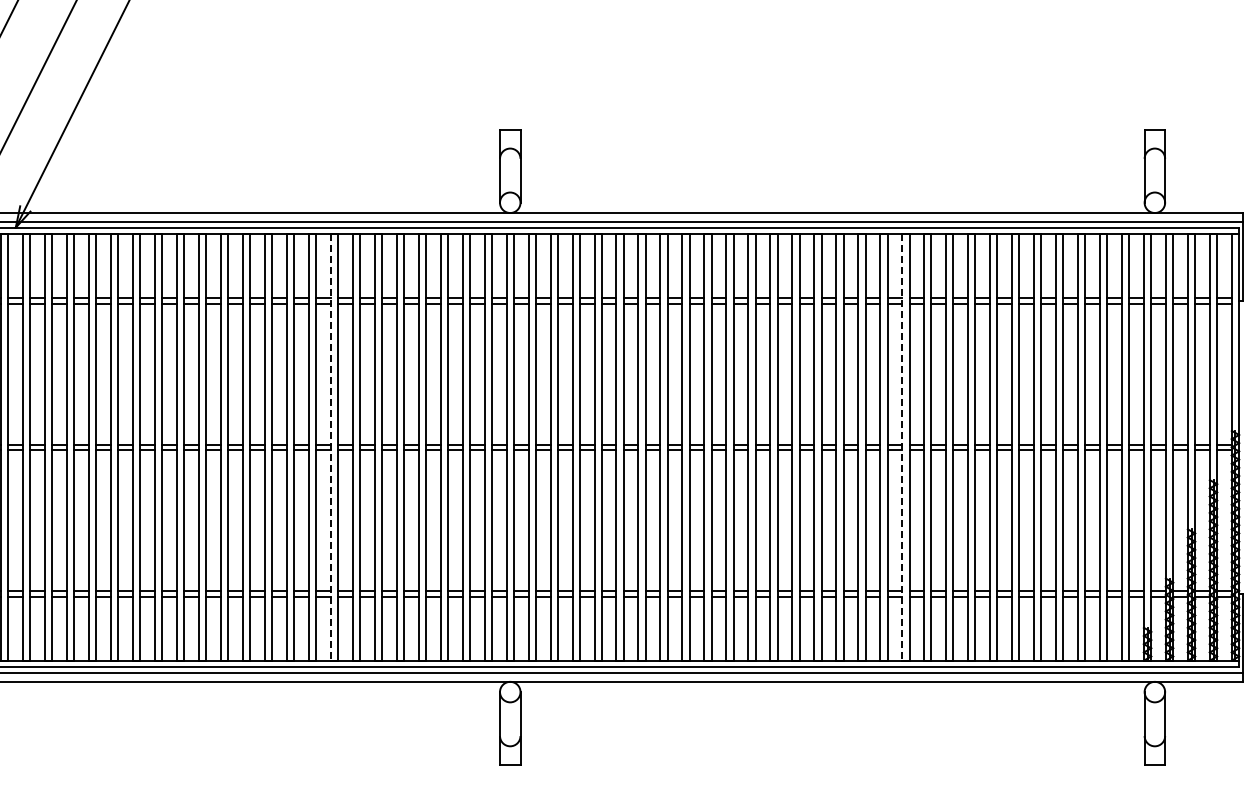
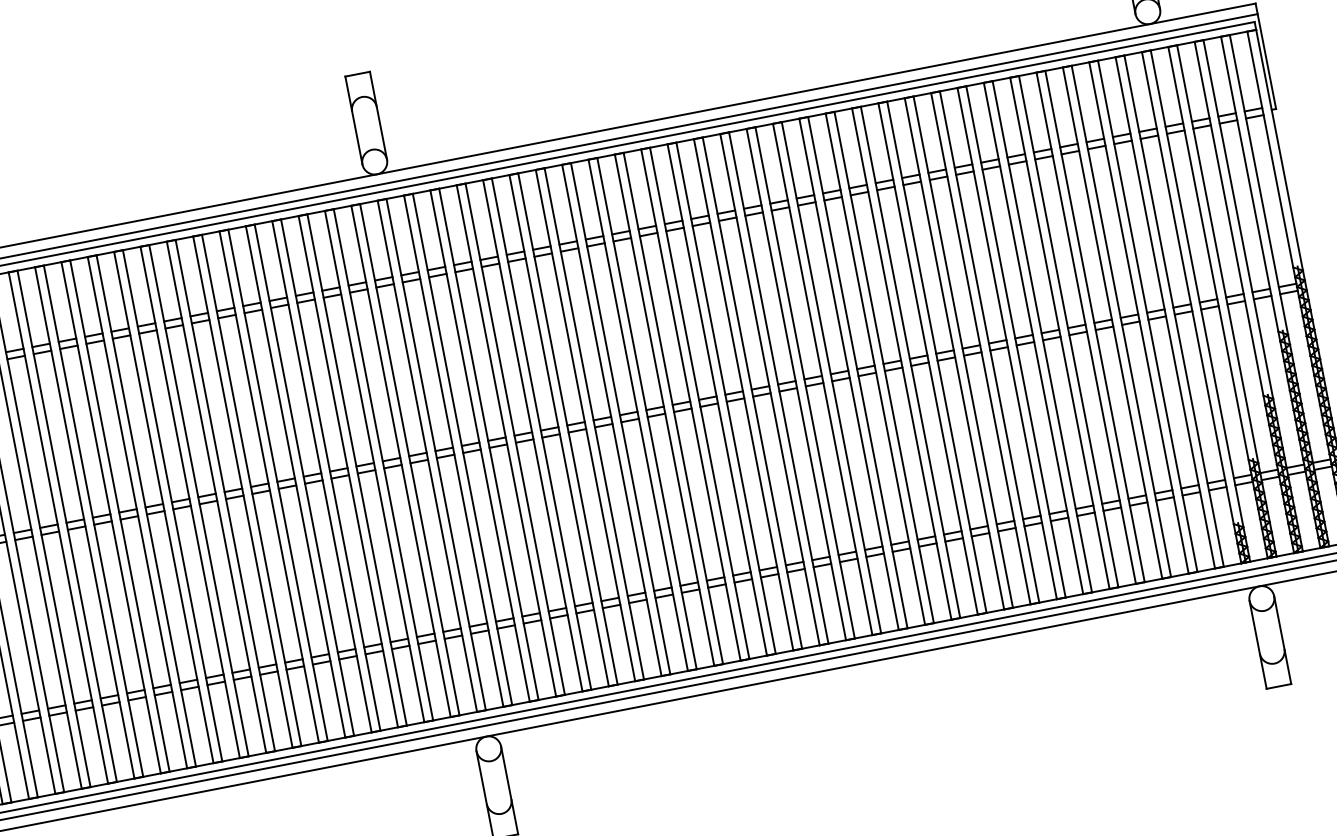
line: (330, 447) -> (216, 497), dashed -> solid
line: (902, 447) -> (902, 364), dashed -> solid

